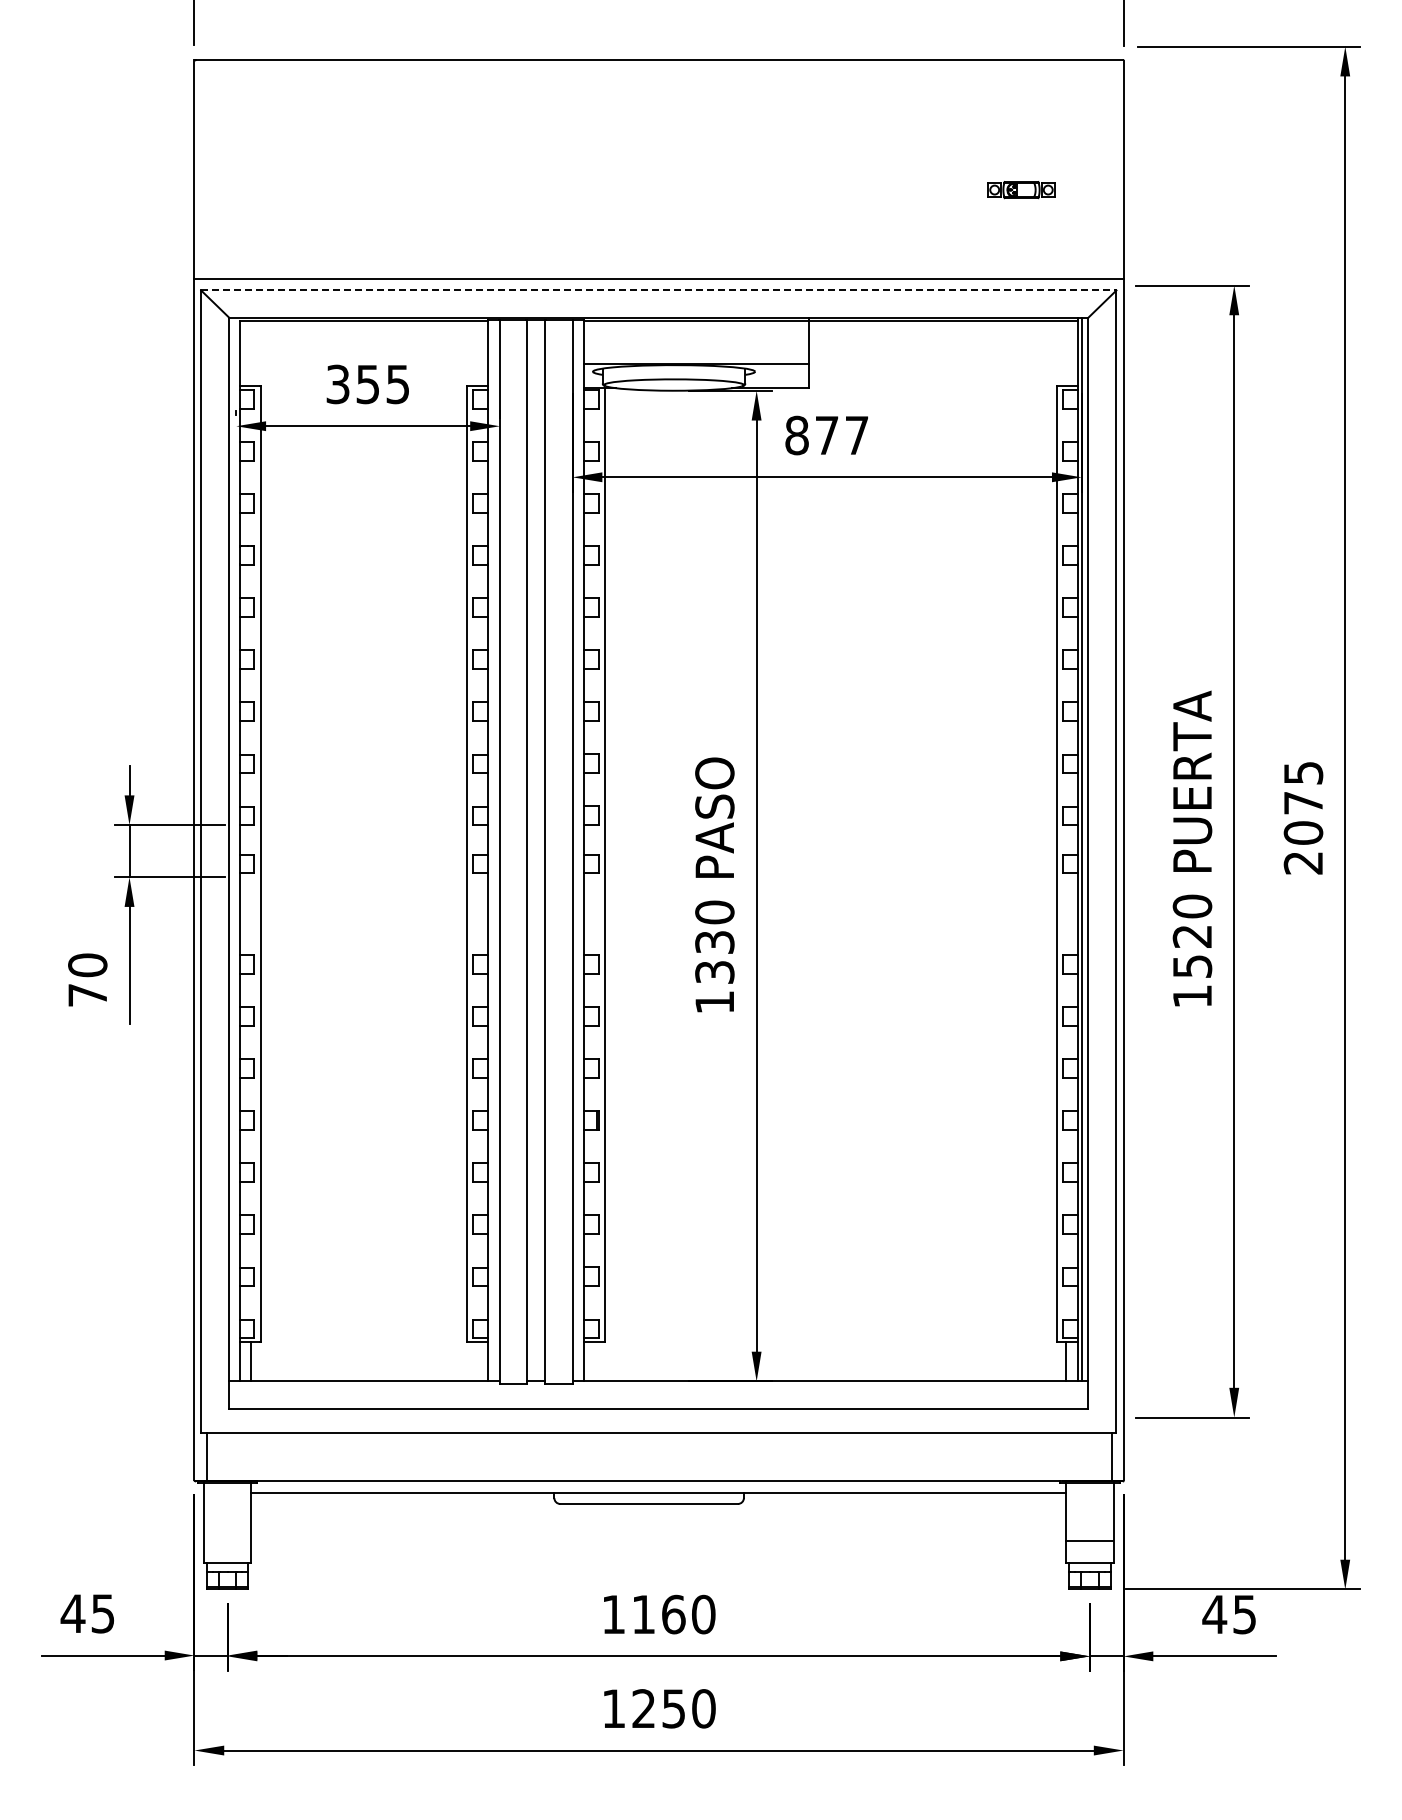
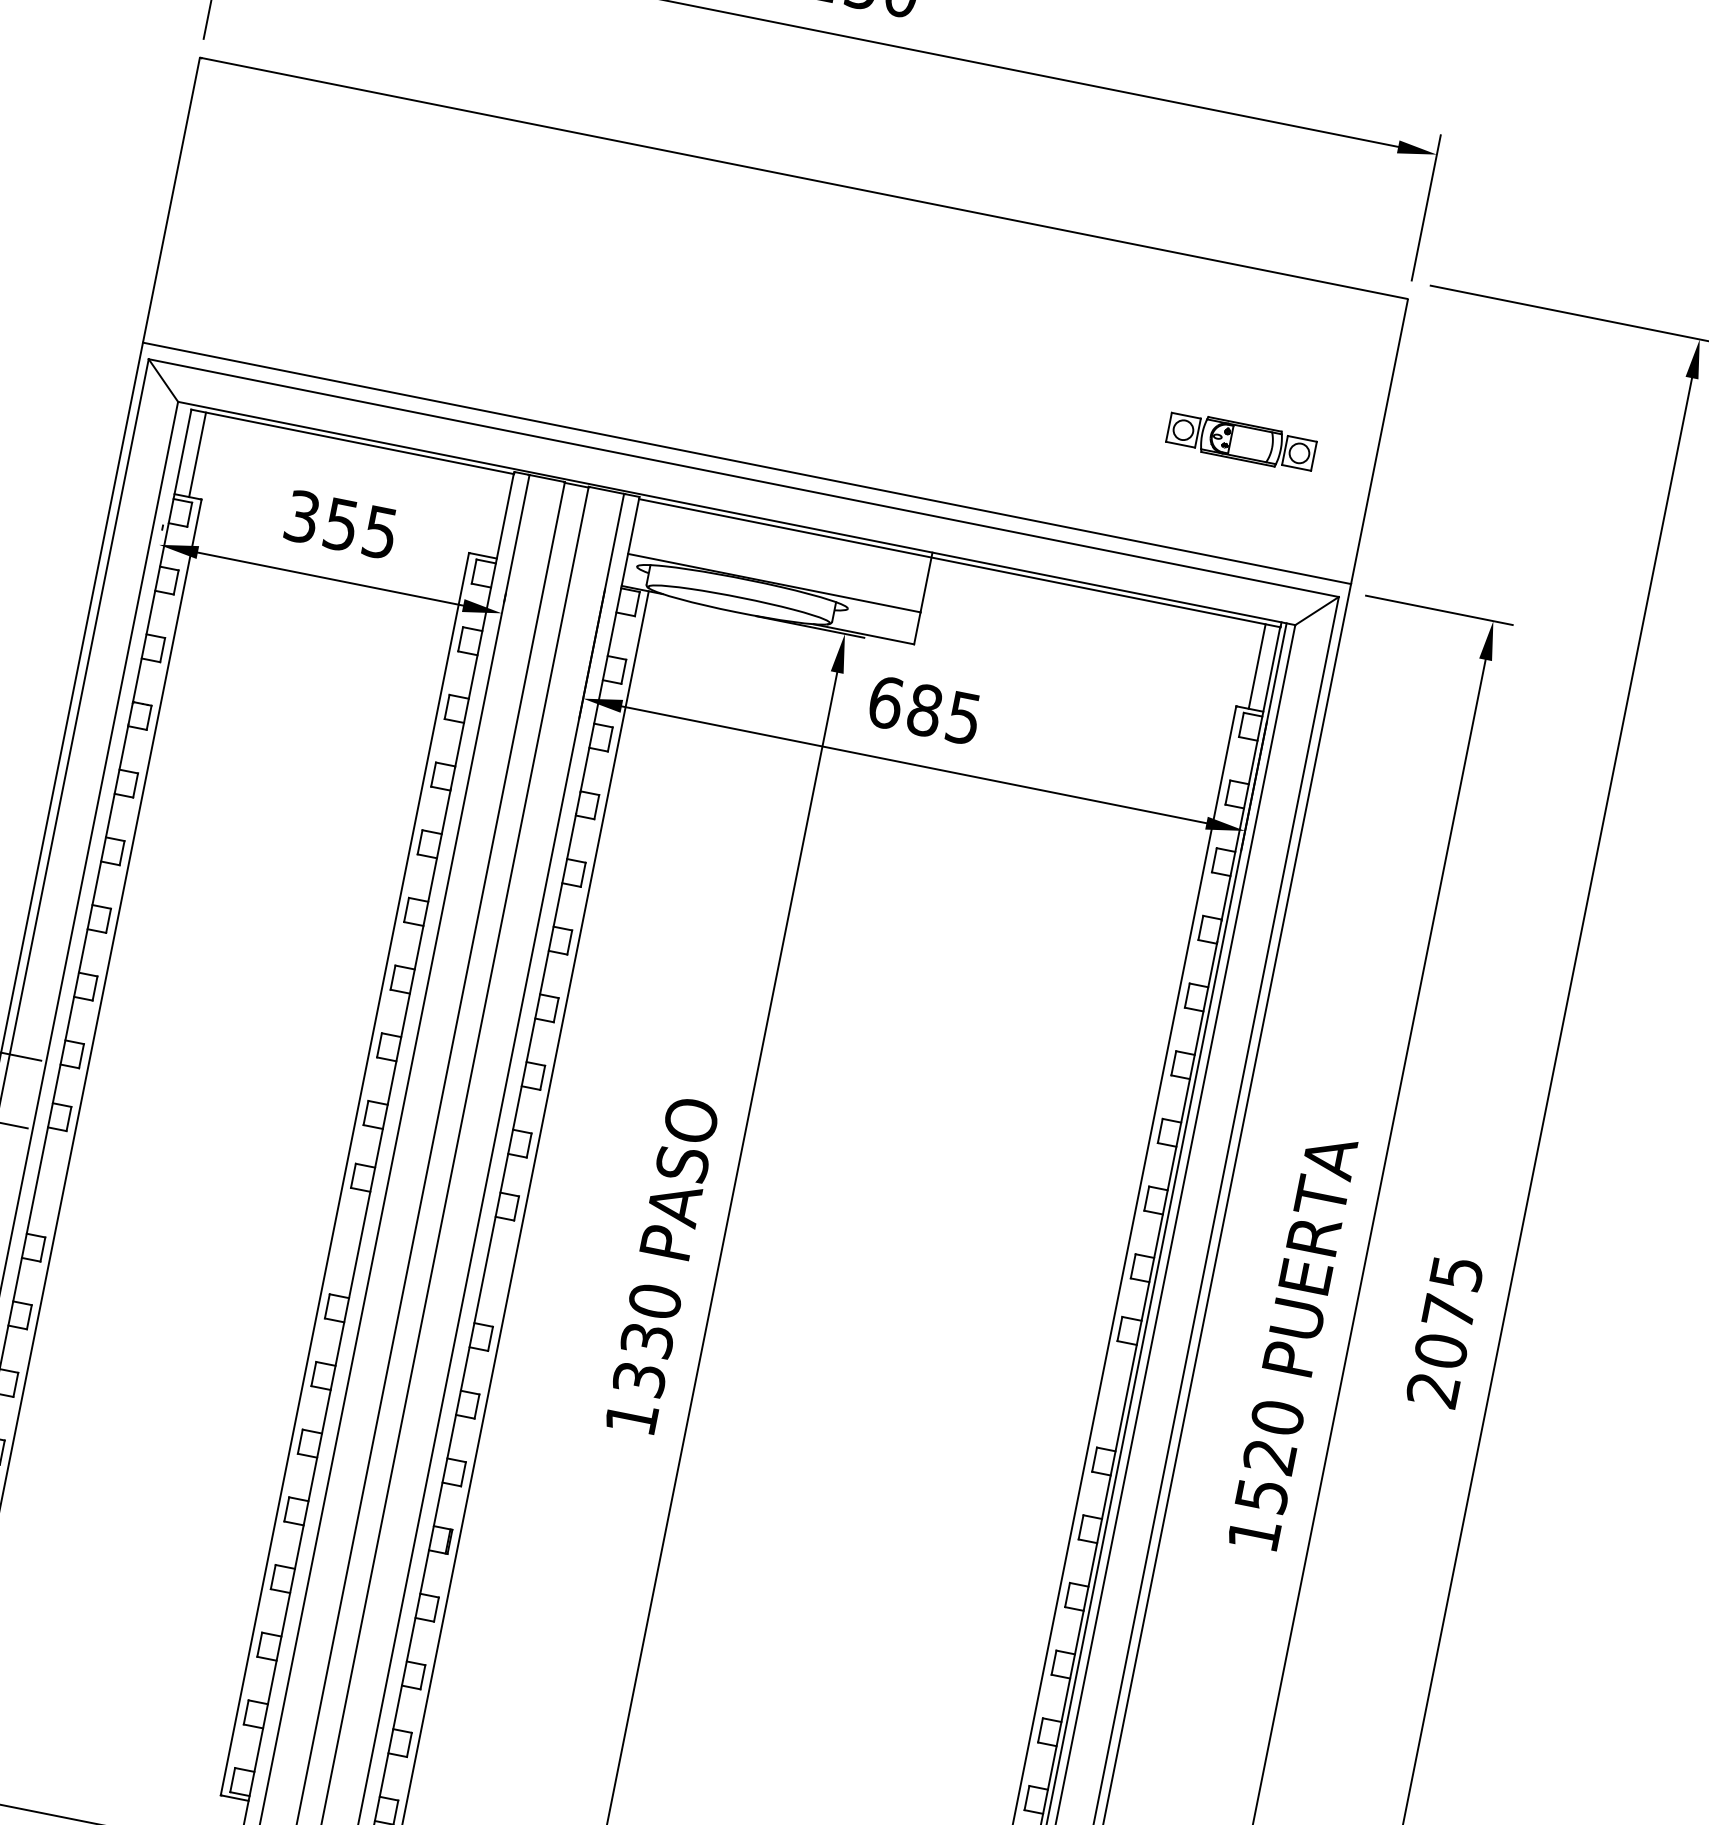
part: (1021, 189) -> (1241, 441), size x1.67
line: (658, 290) -> (743, 478), dashed -> solid
line: (251, 353) -> (197, 454), added
line: (1066, 353) -> (1257, 665), added
text: (826, 435) -> (924, 710), 877 -> 685

